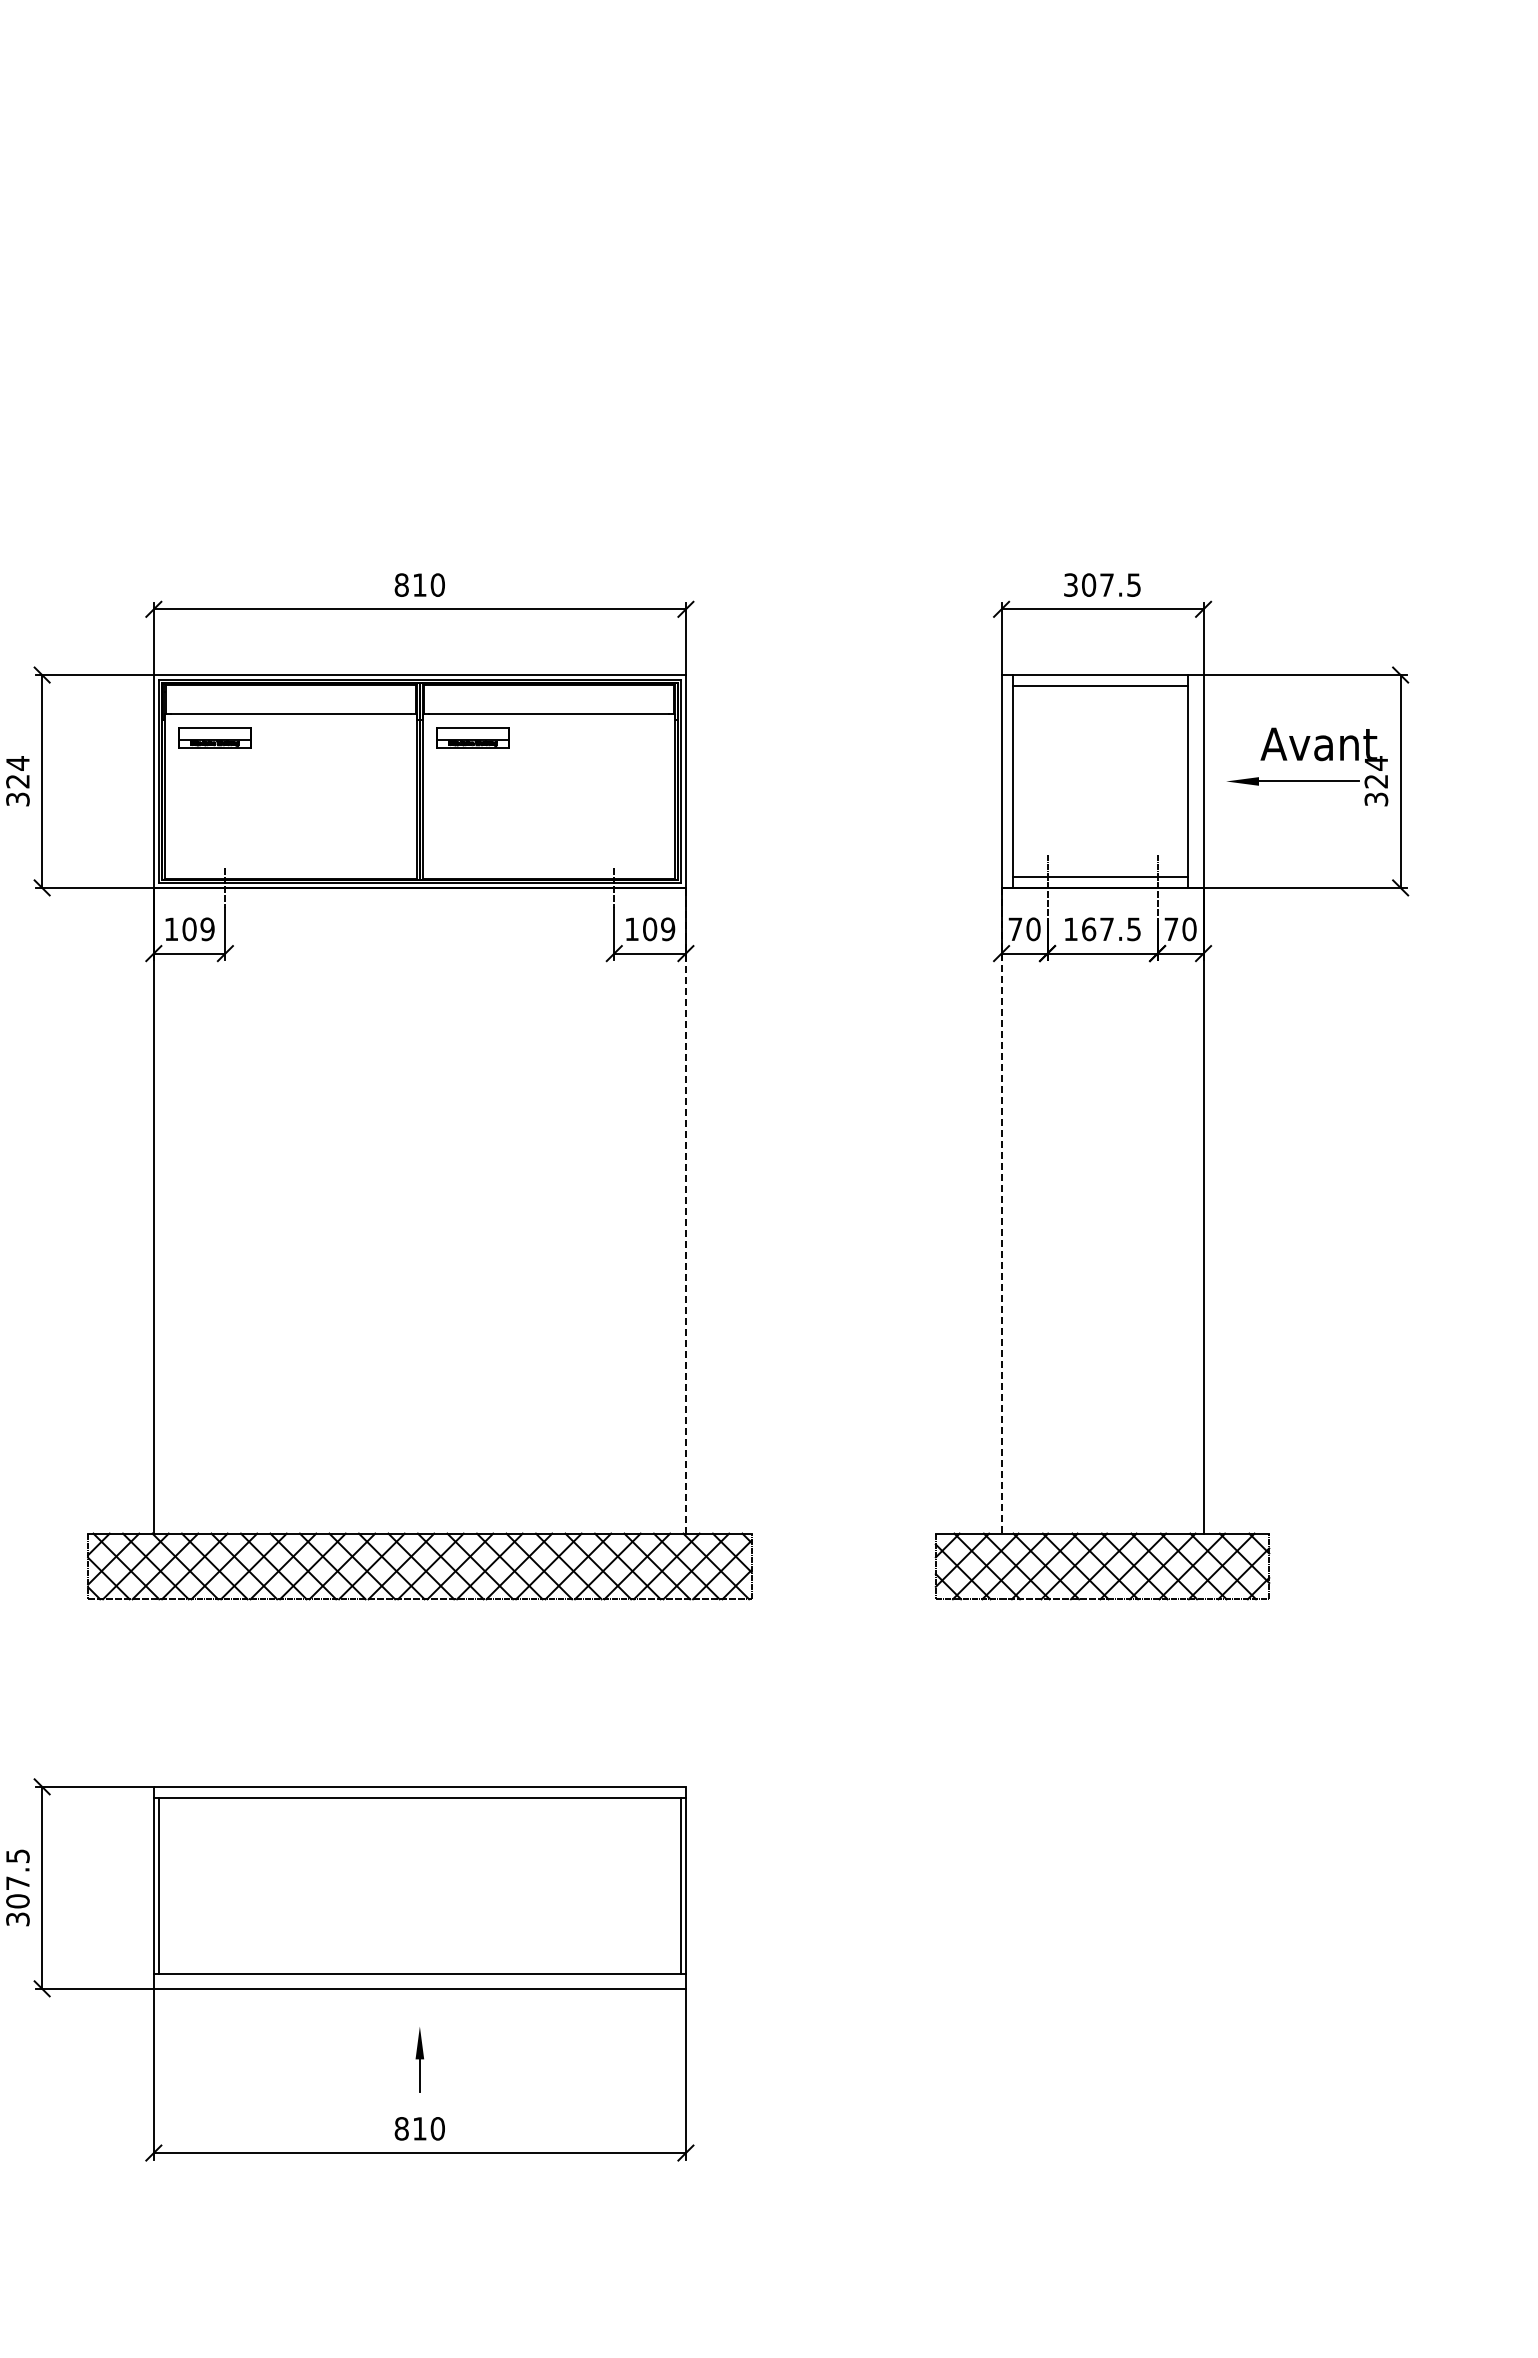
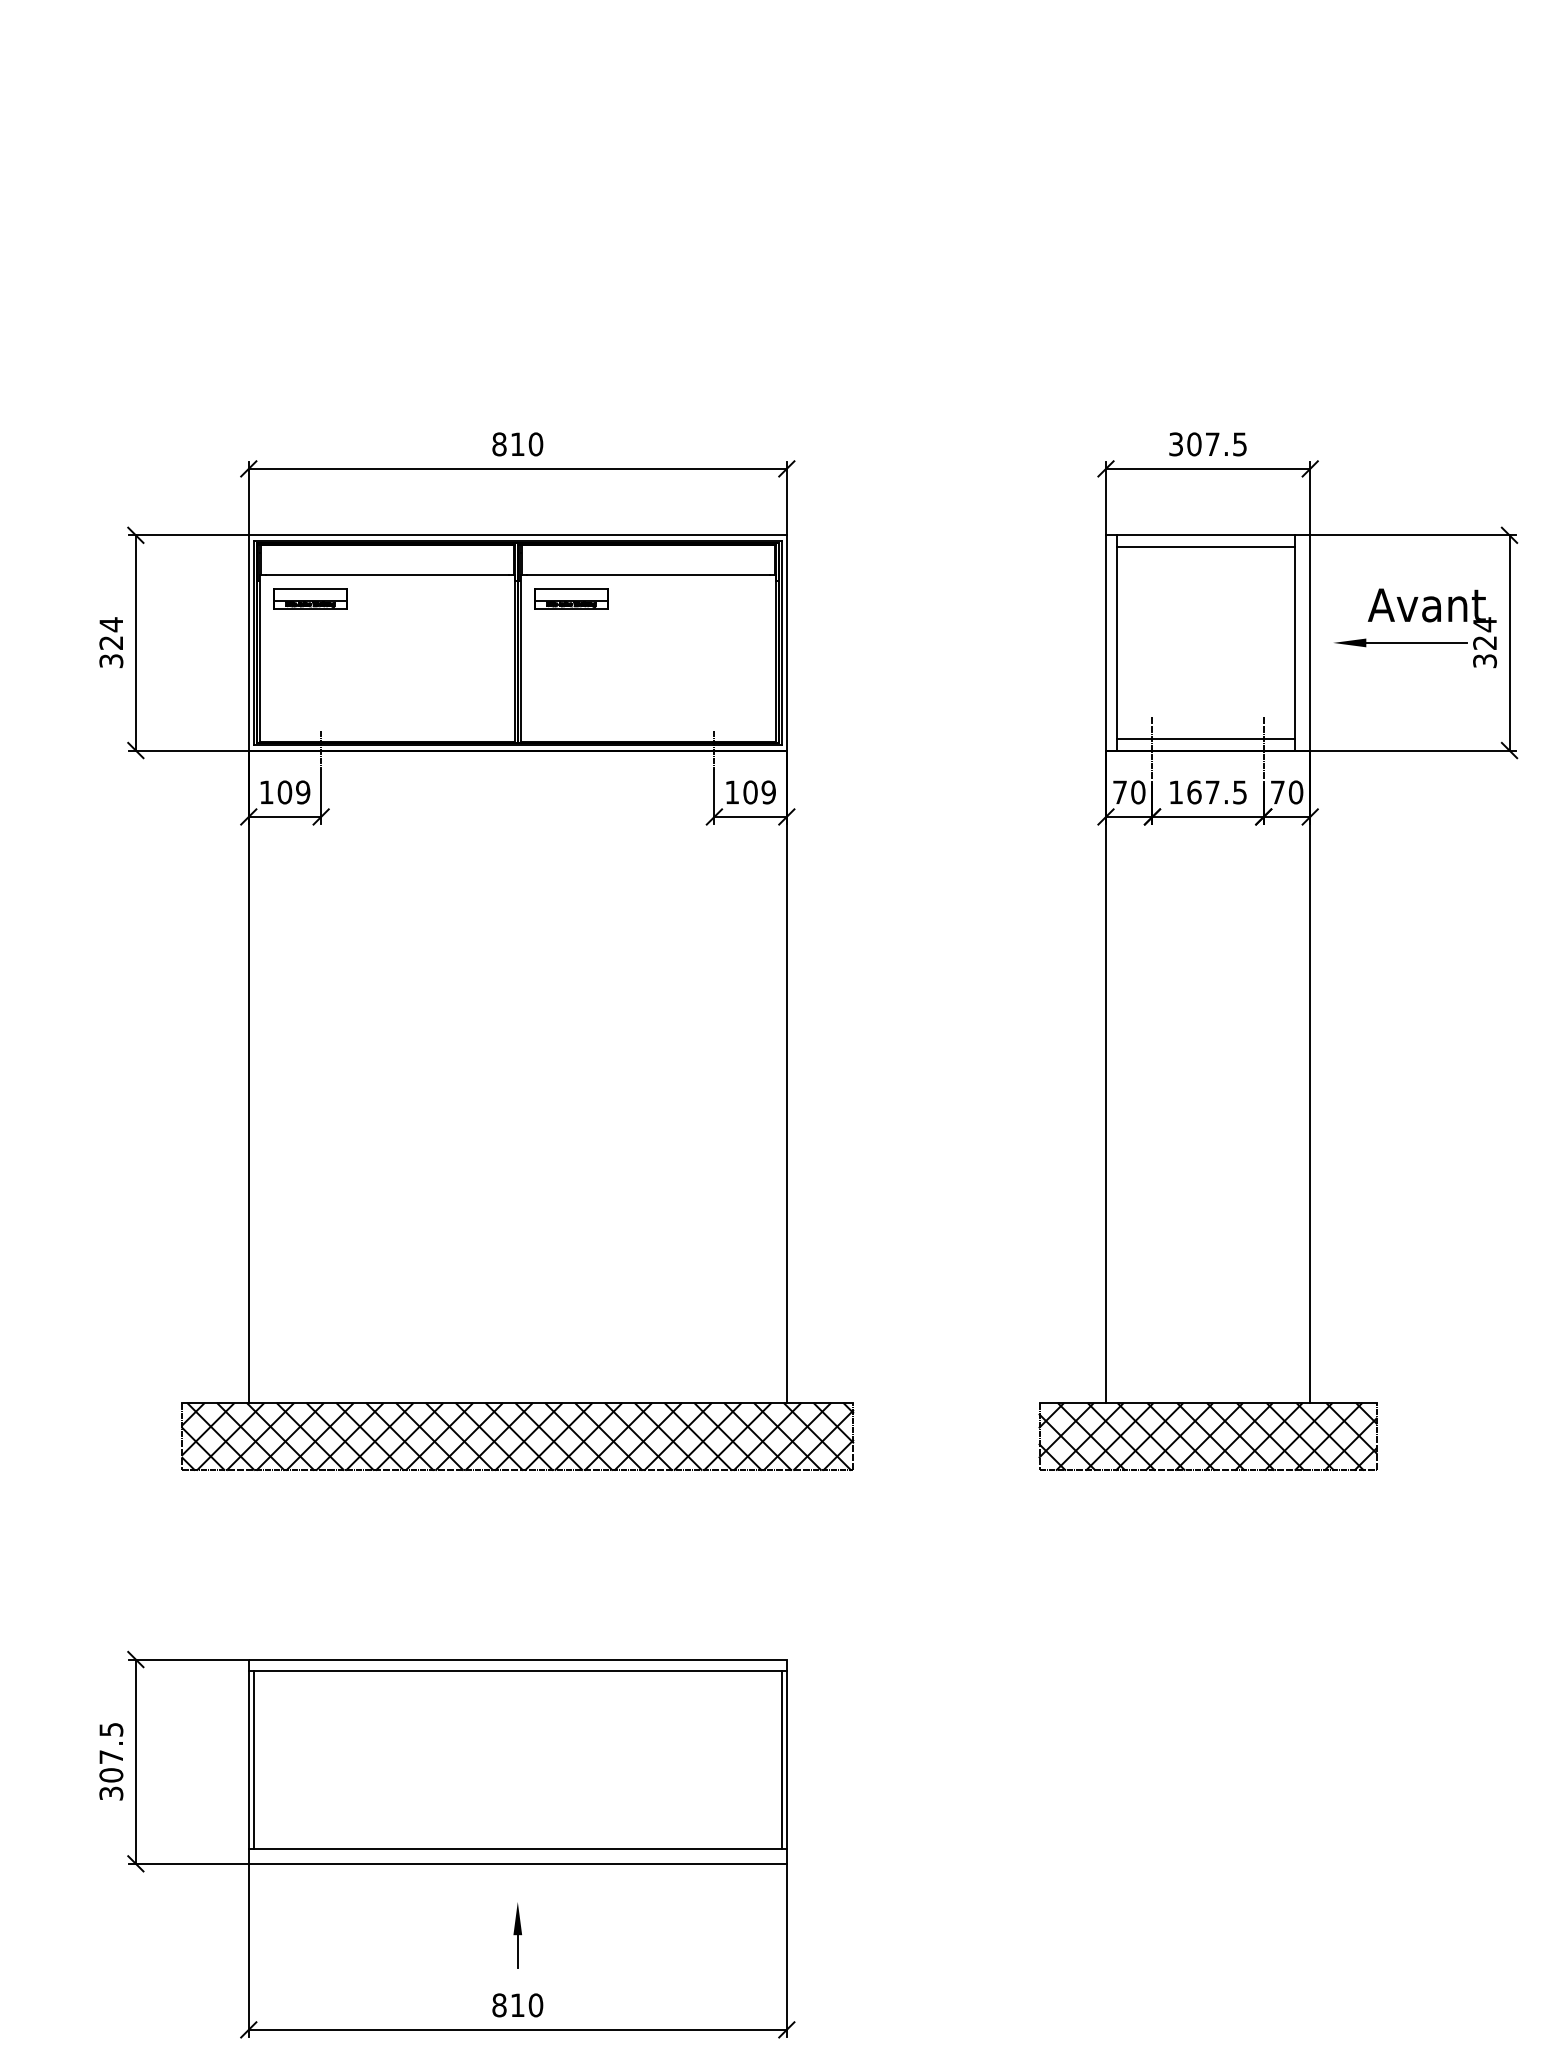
line: (685, 1210) -> (786, 1076), dashed -> solid
line: (1001, 1210) -> (1105, 1076), dashed -> solid

